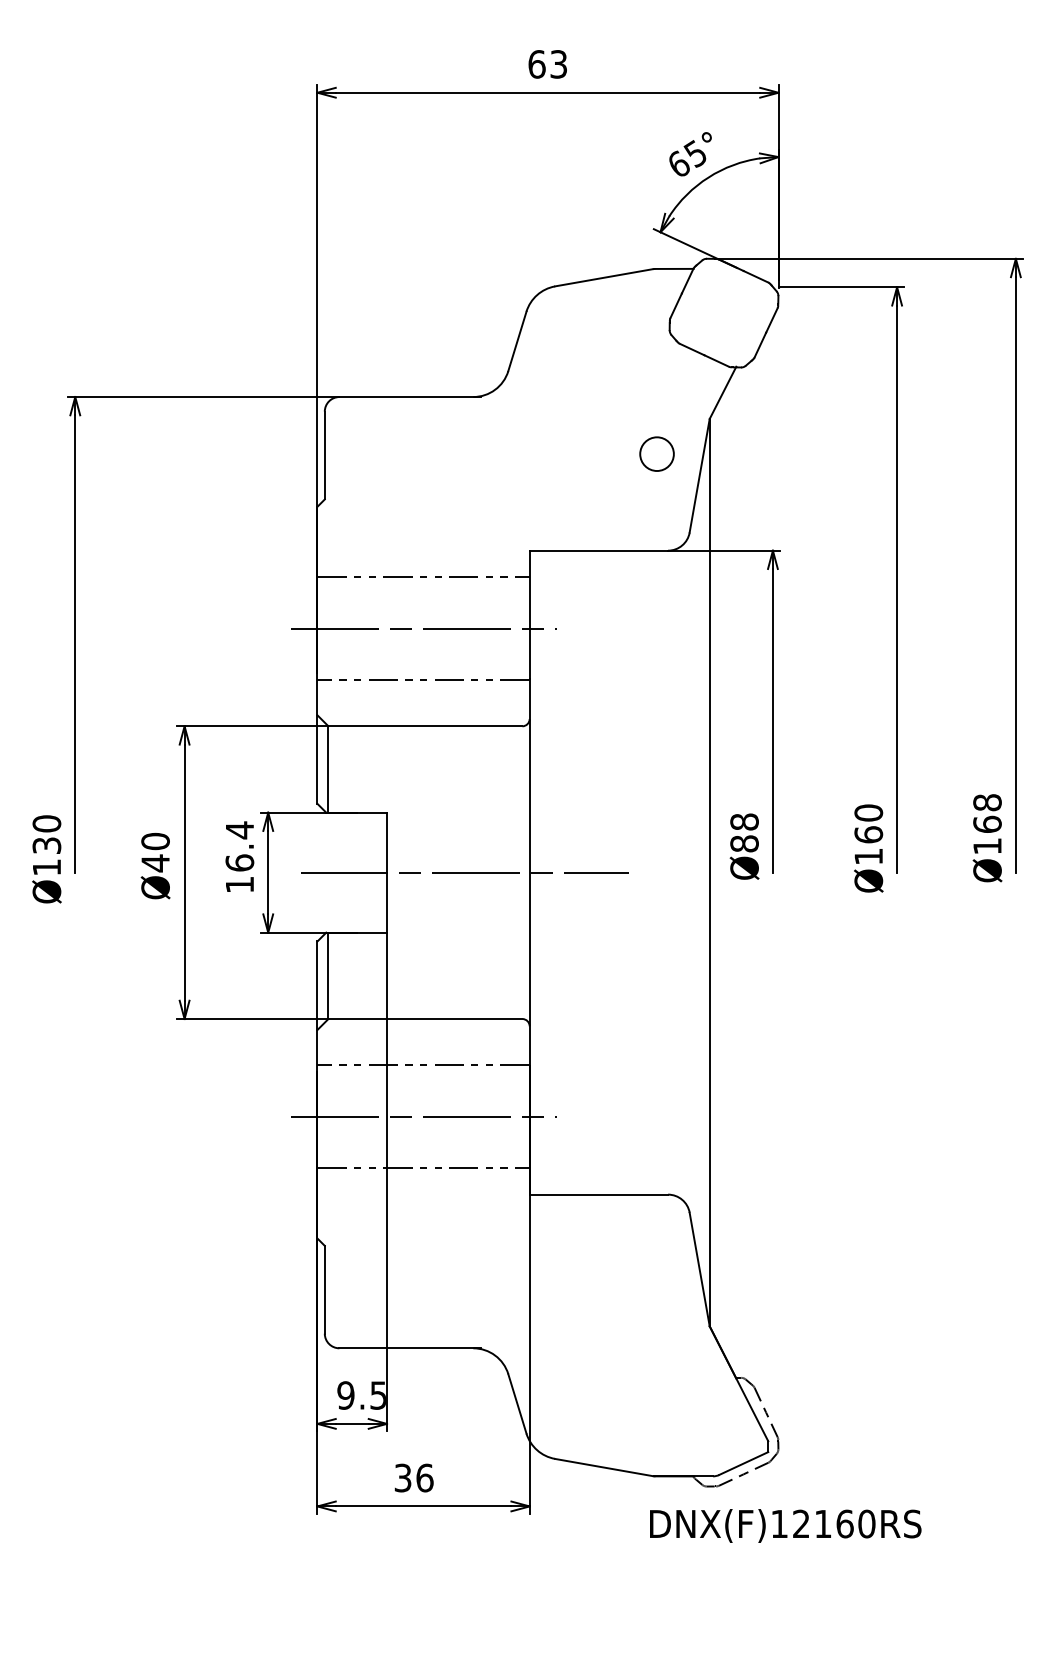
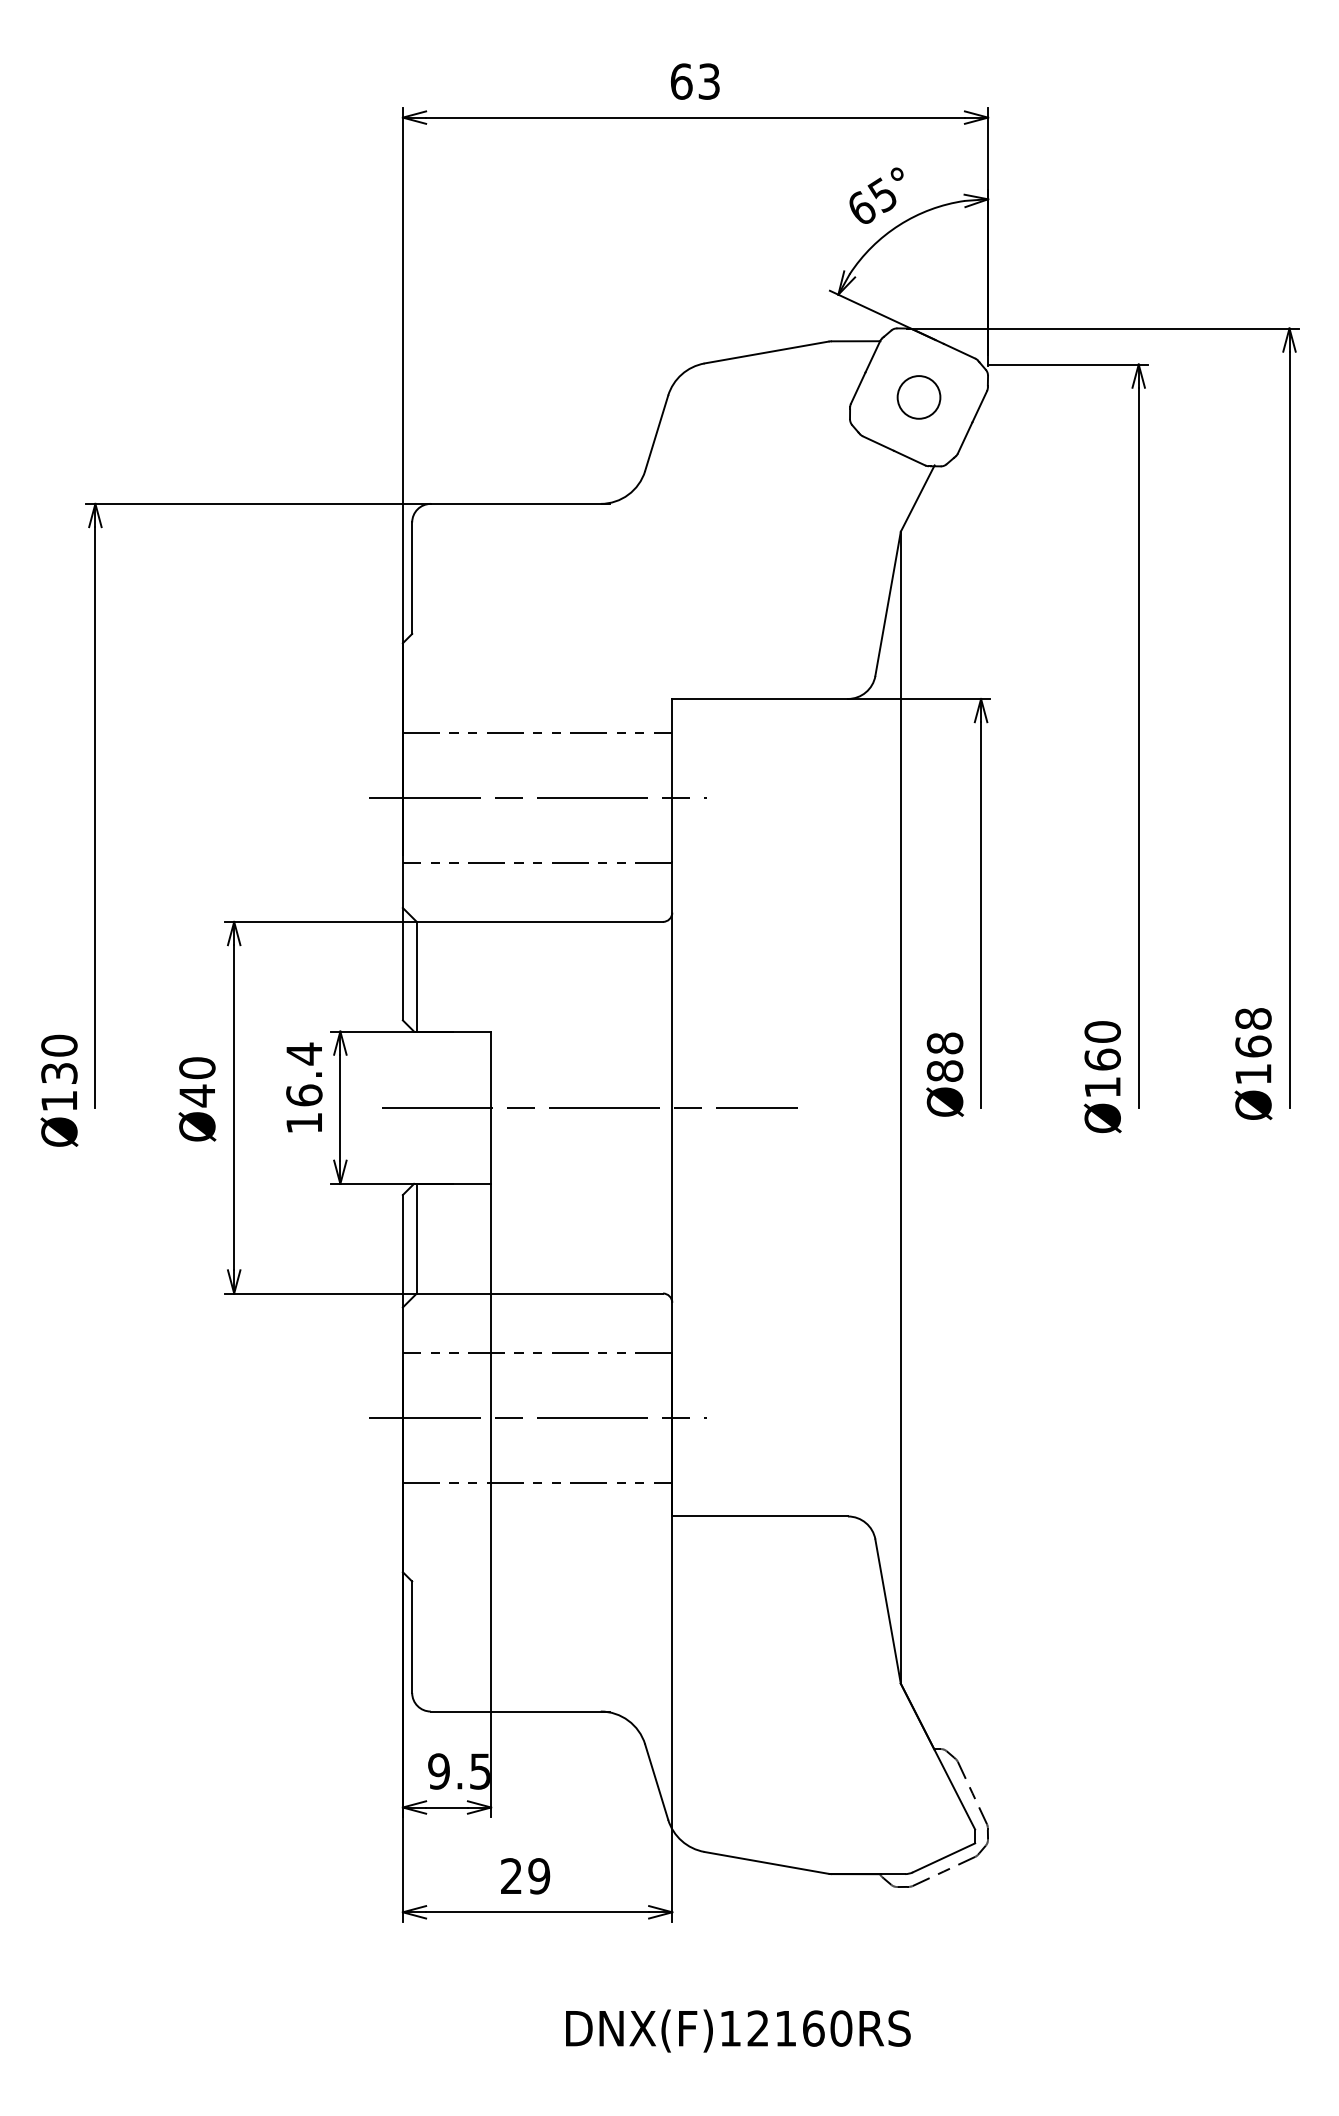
circle: (656, 453) -> (918, 396), moved
text: (413, 1477) -> (524, 1875), 36 -> 29
text: (785, 1525) -> (738, 2030), moved

